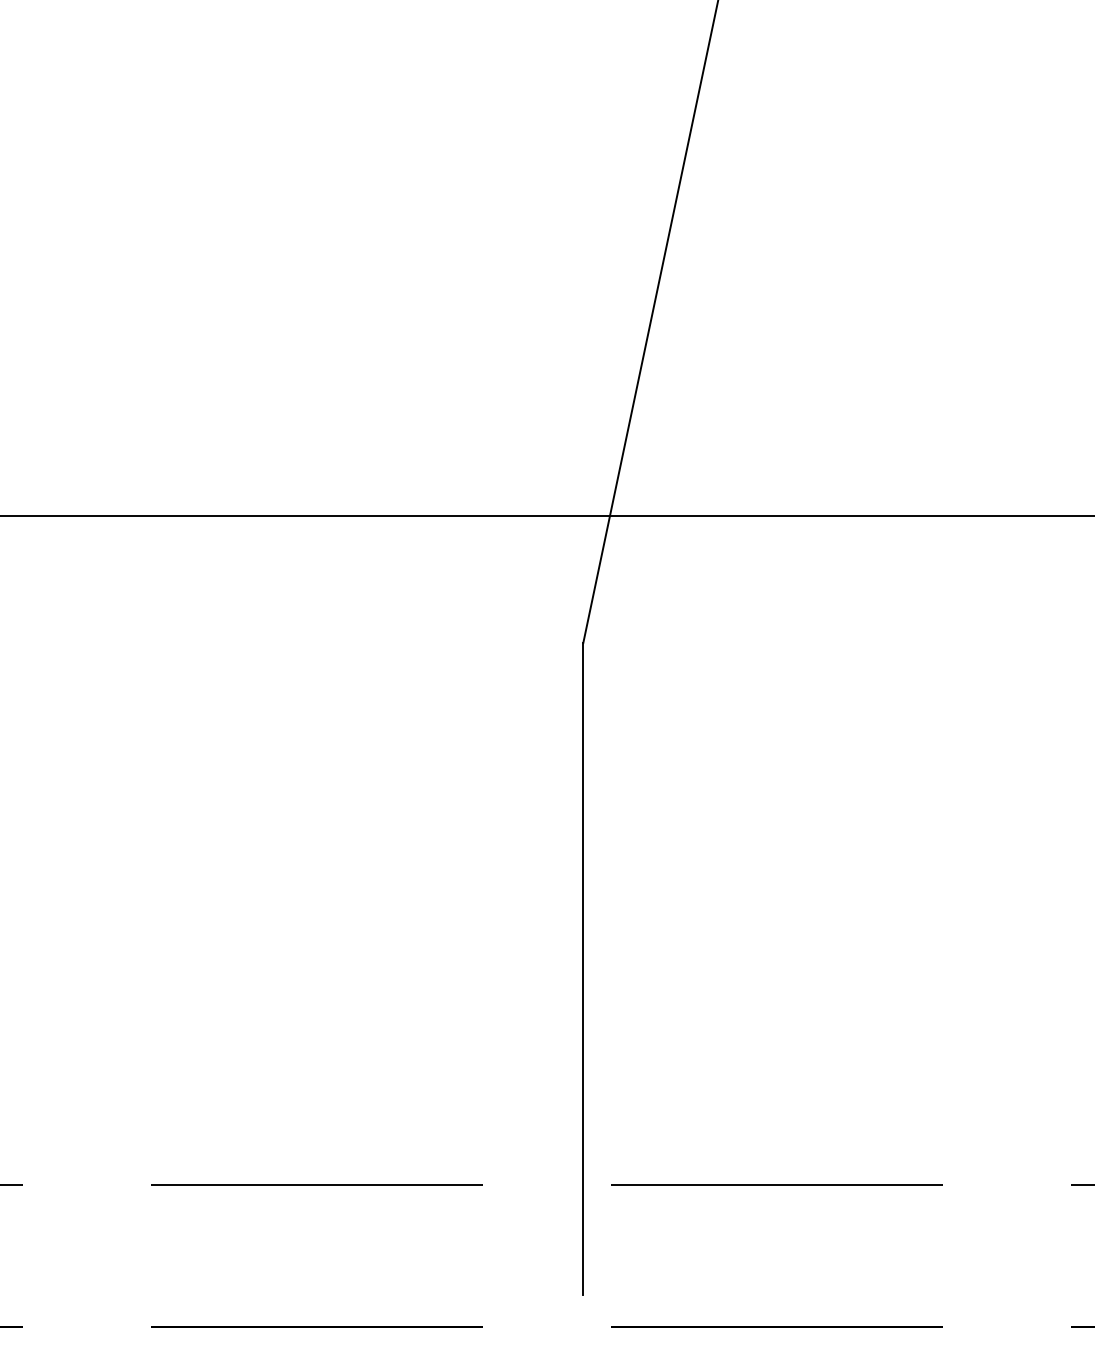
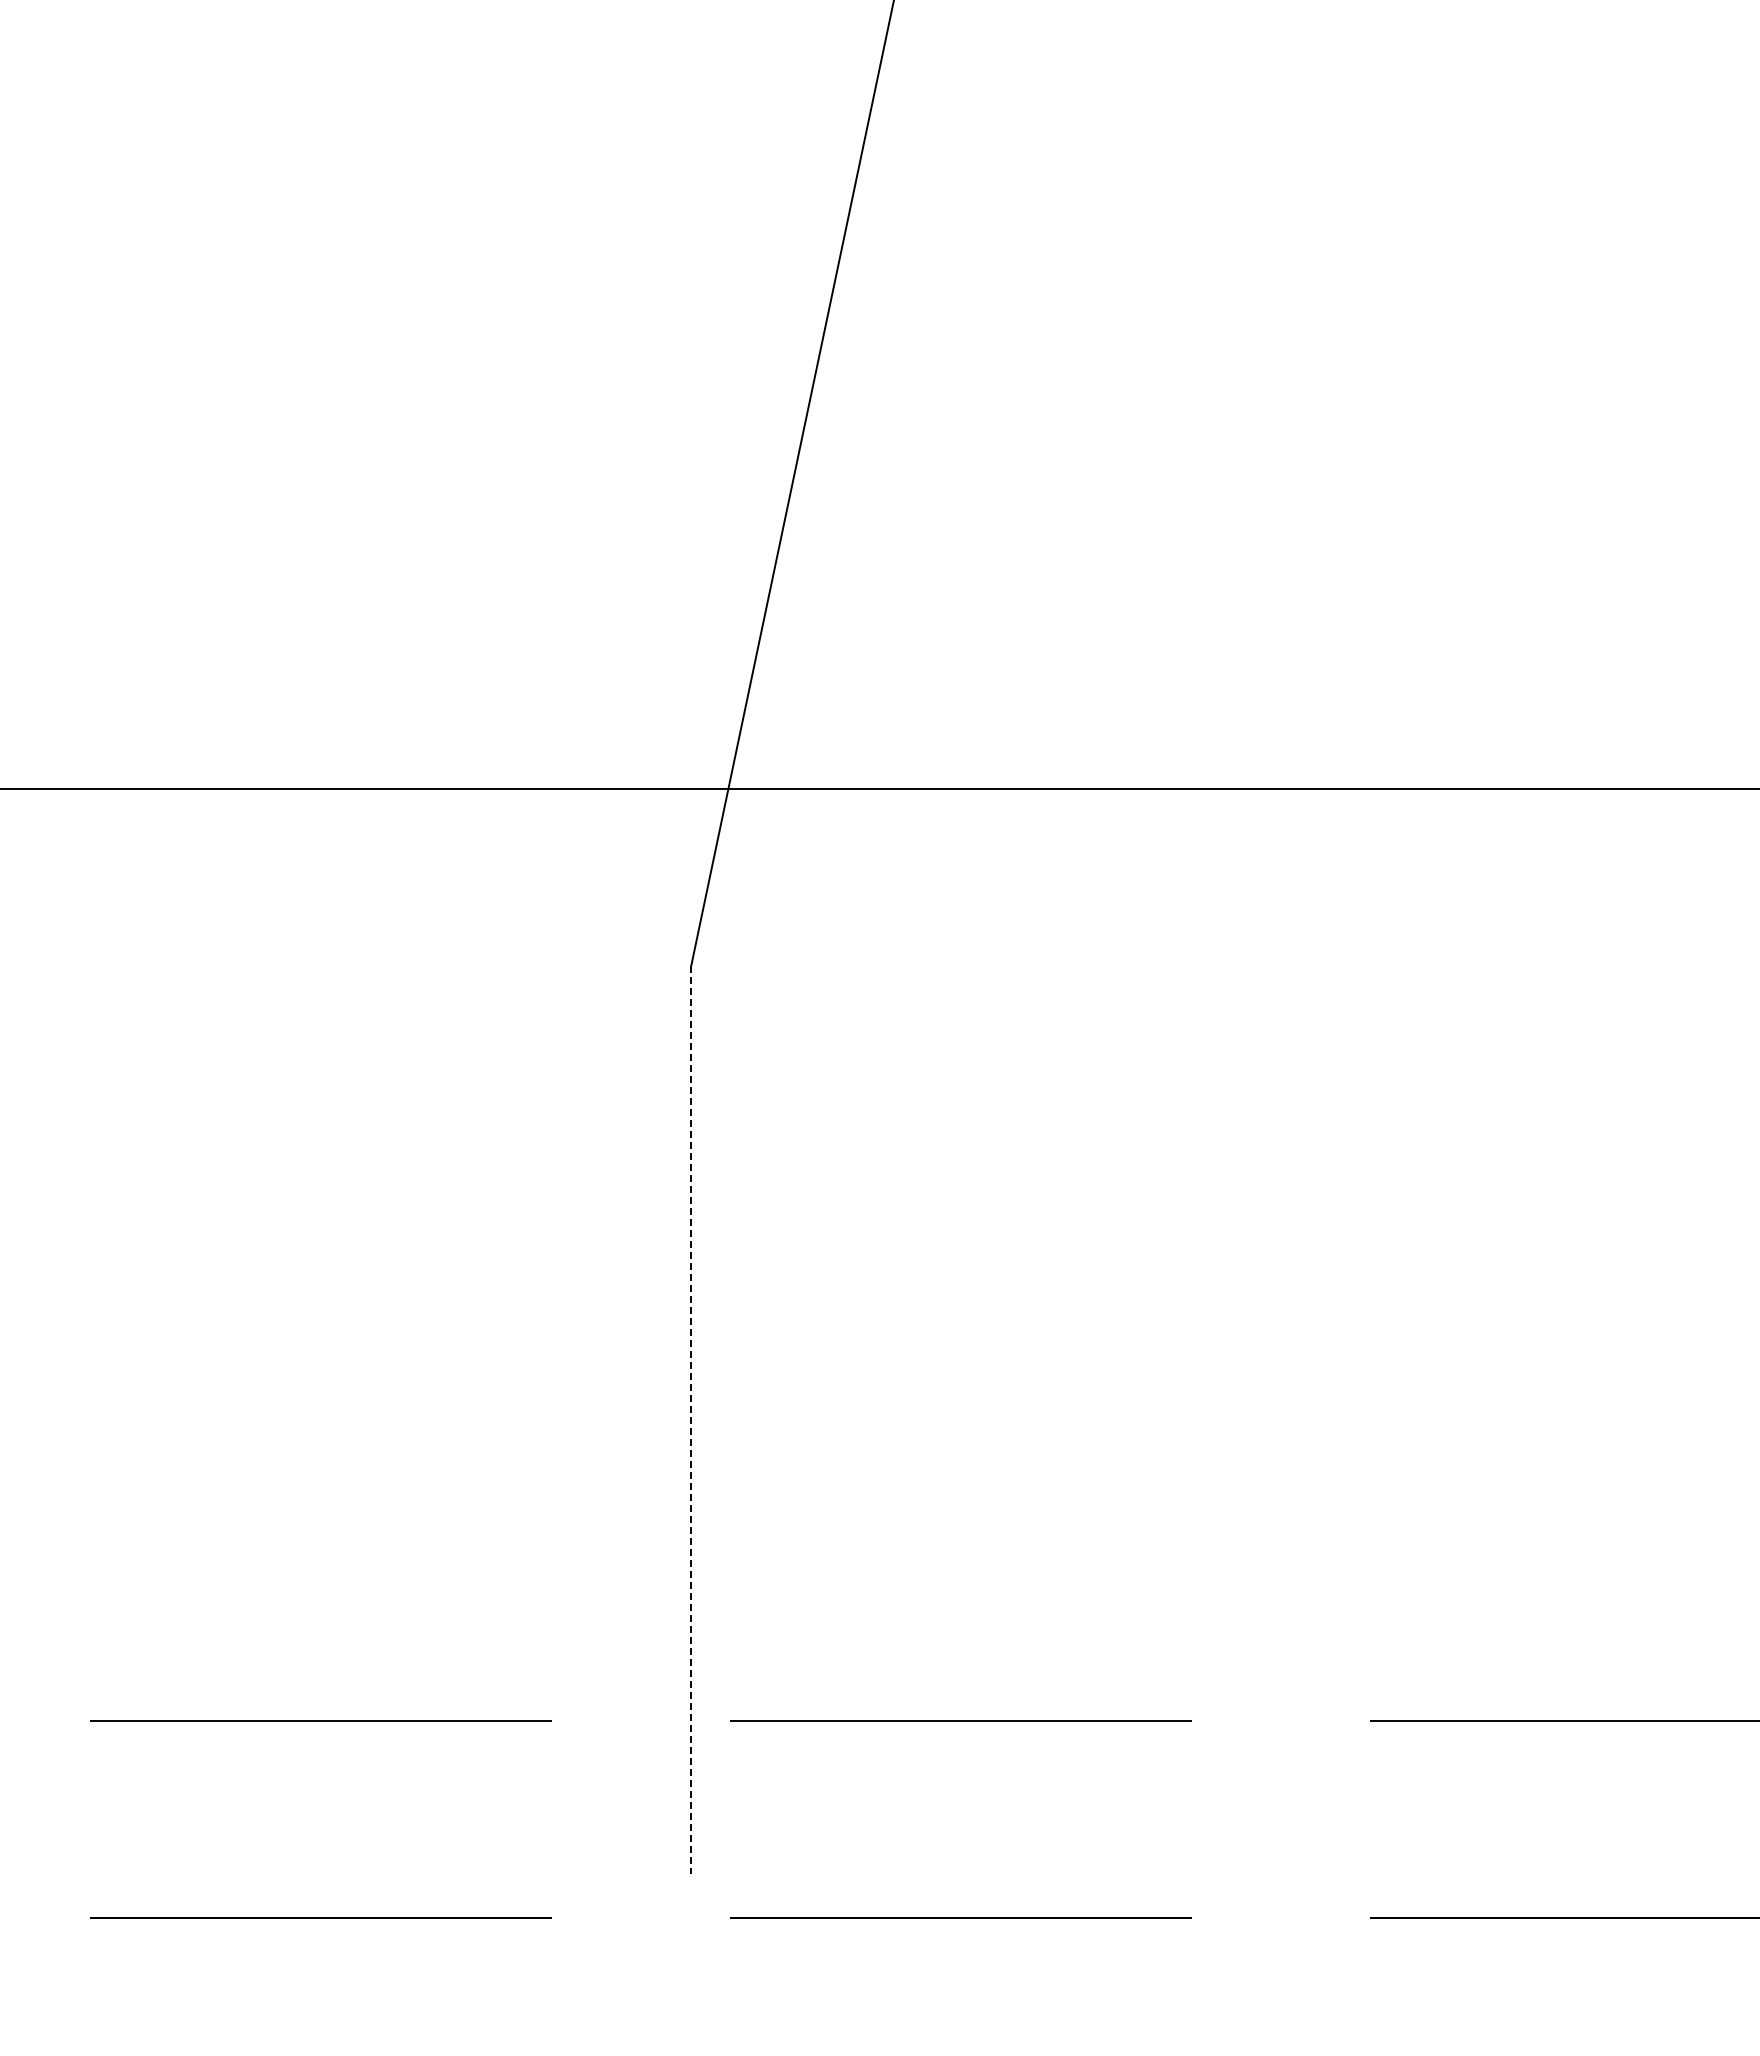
line: (583, 968) -> (691, 1419), solid -> dashed

